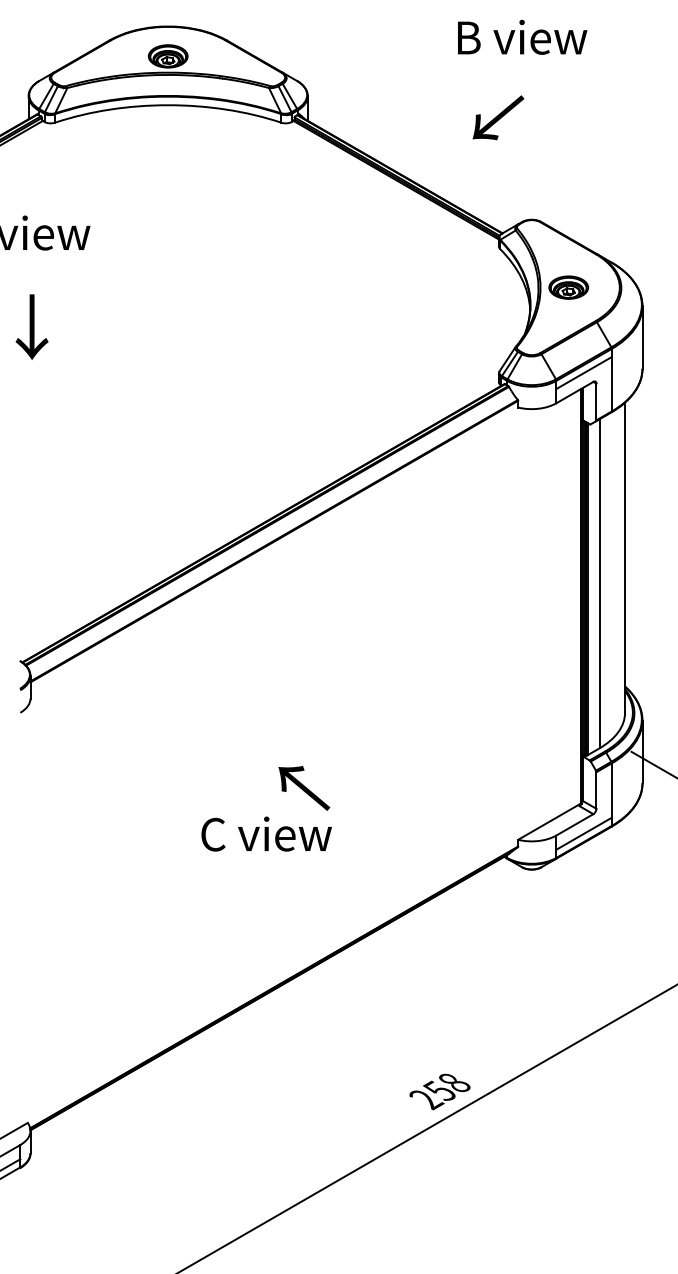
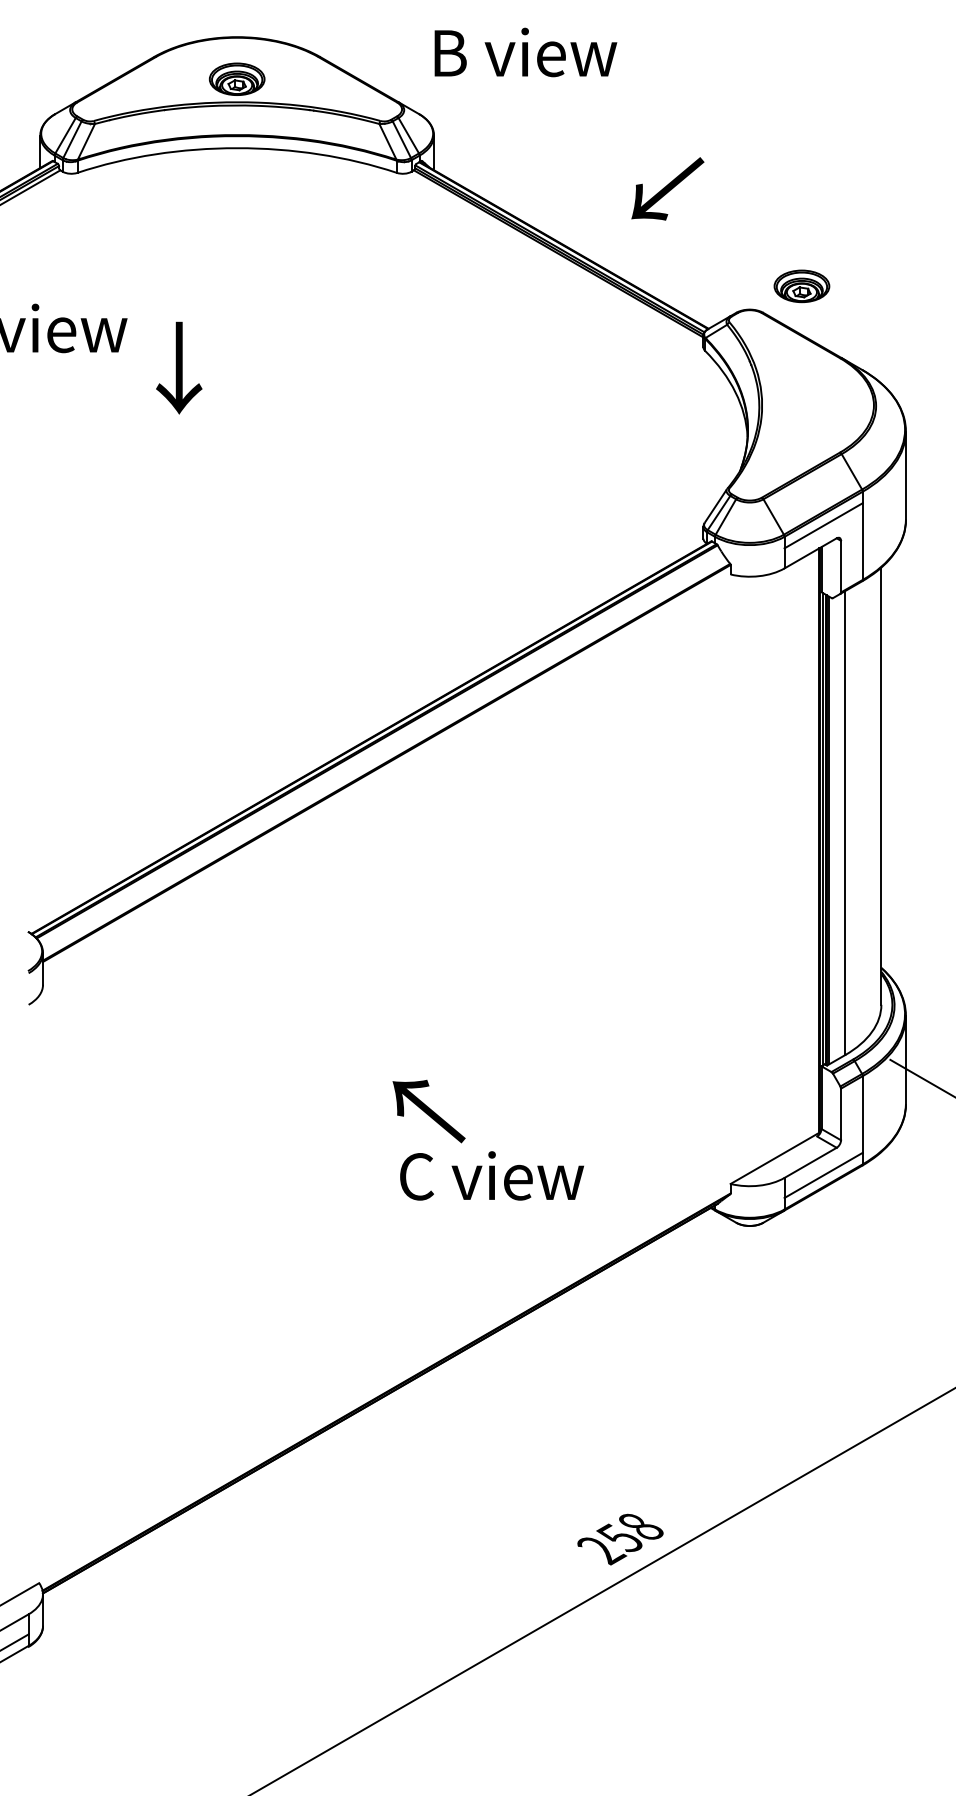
text: (522, 37) -> (525, 52), moved
text: (498, 117) -> (667, 188), moved
part: (568, 287) -> (801, 286), moved
text: (32, 326) -> (179, 367), moved
text: (266, 833) -> (491, 1175), moved

